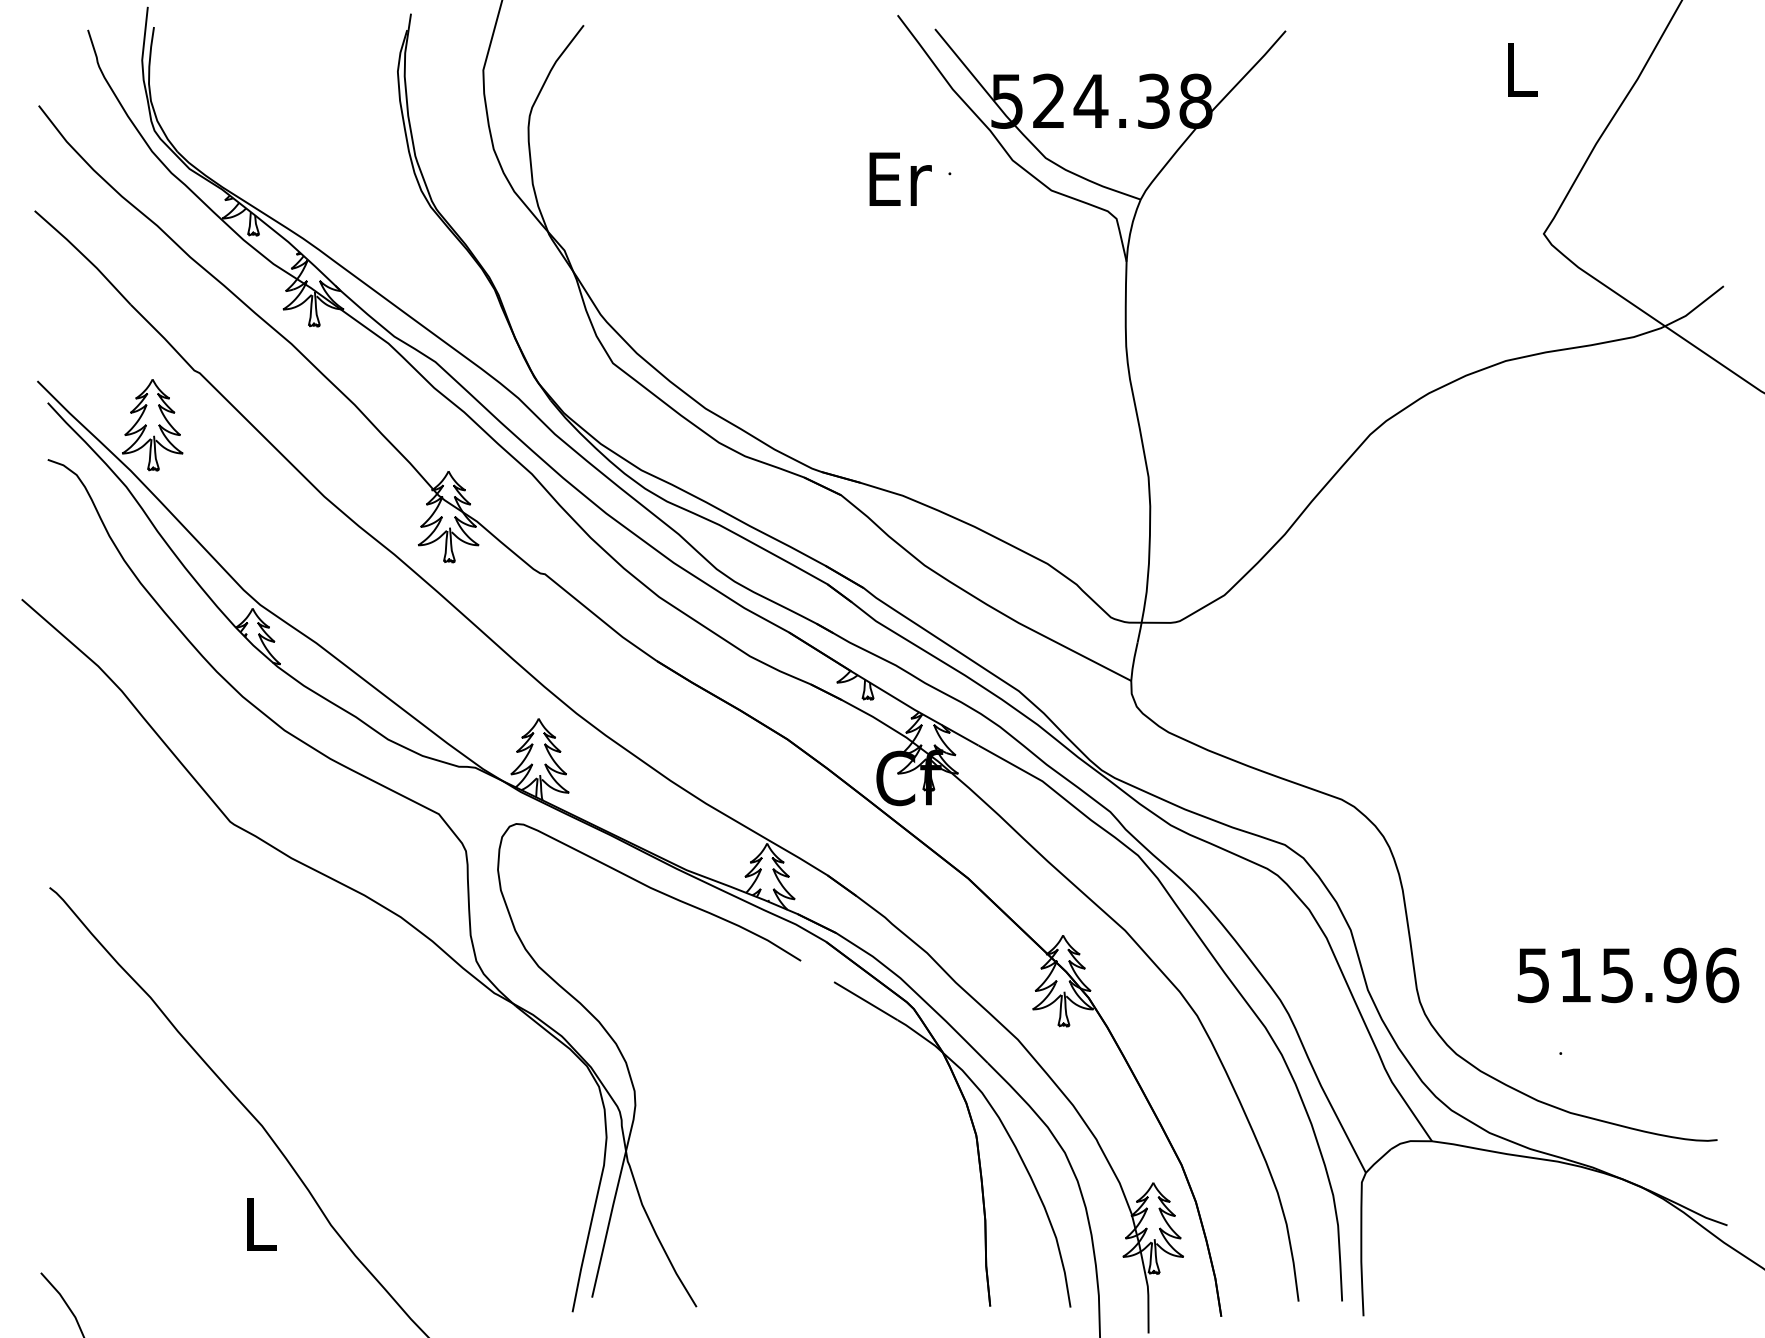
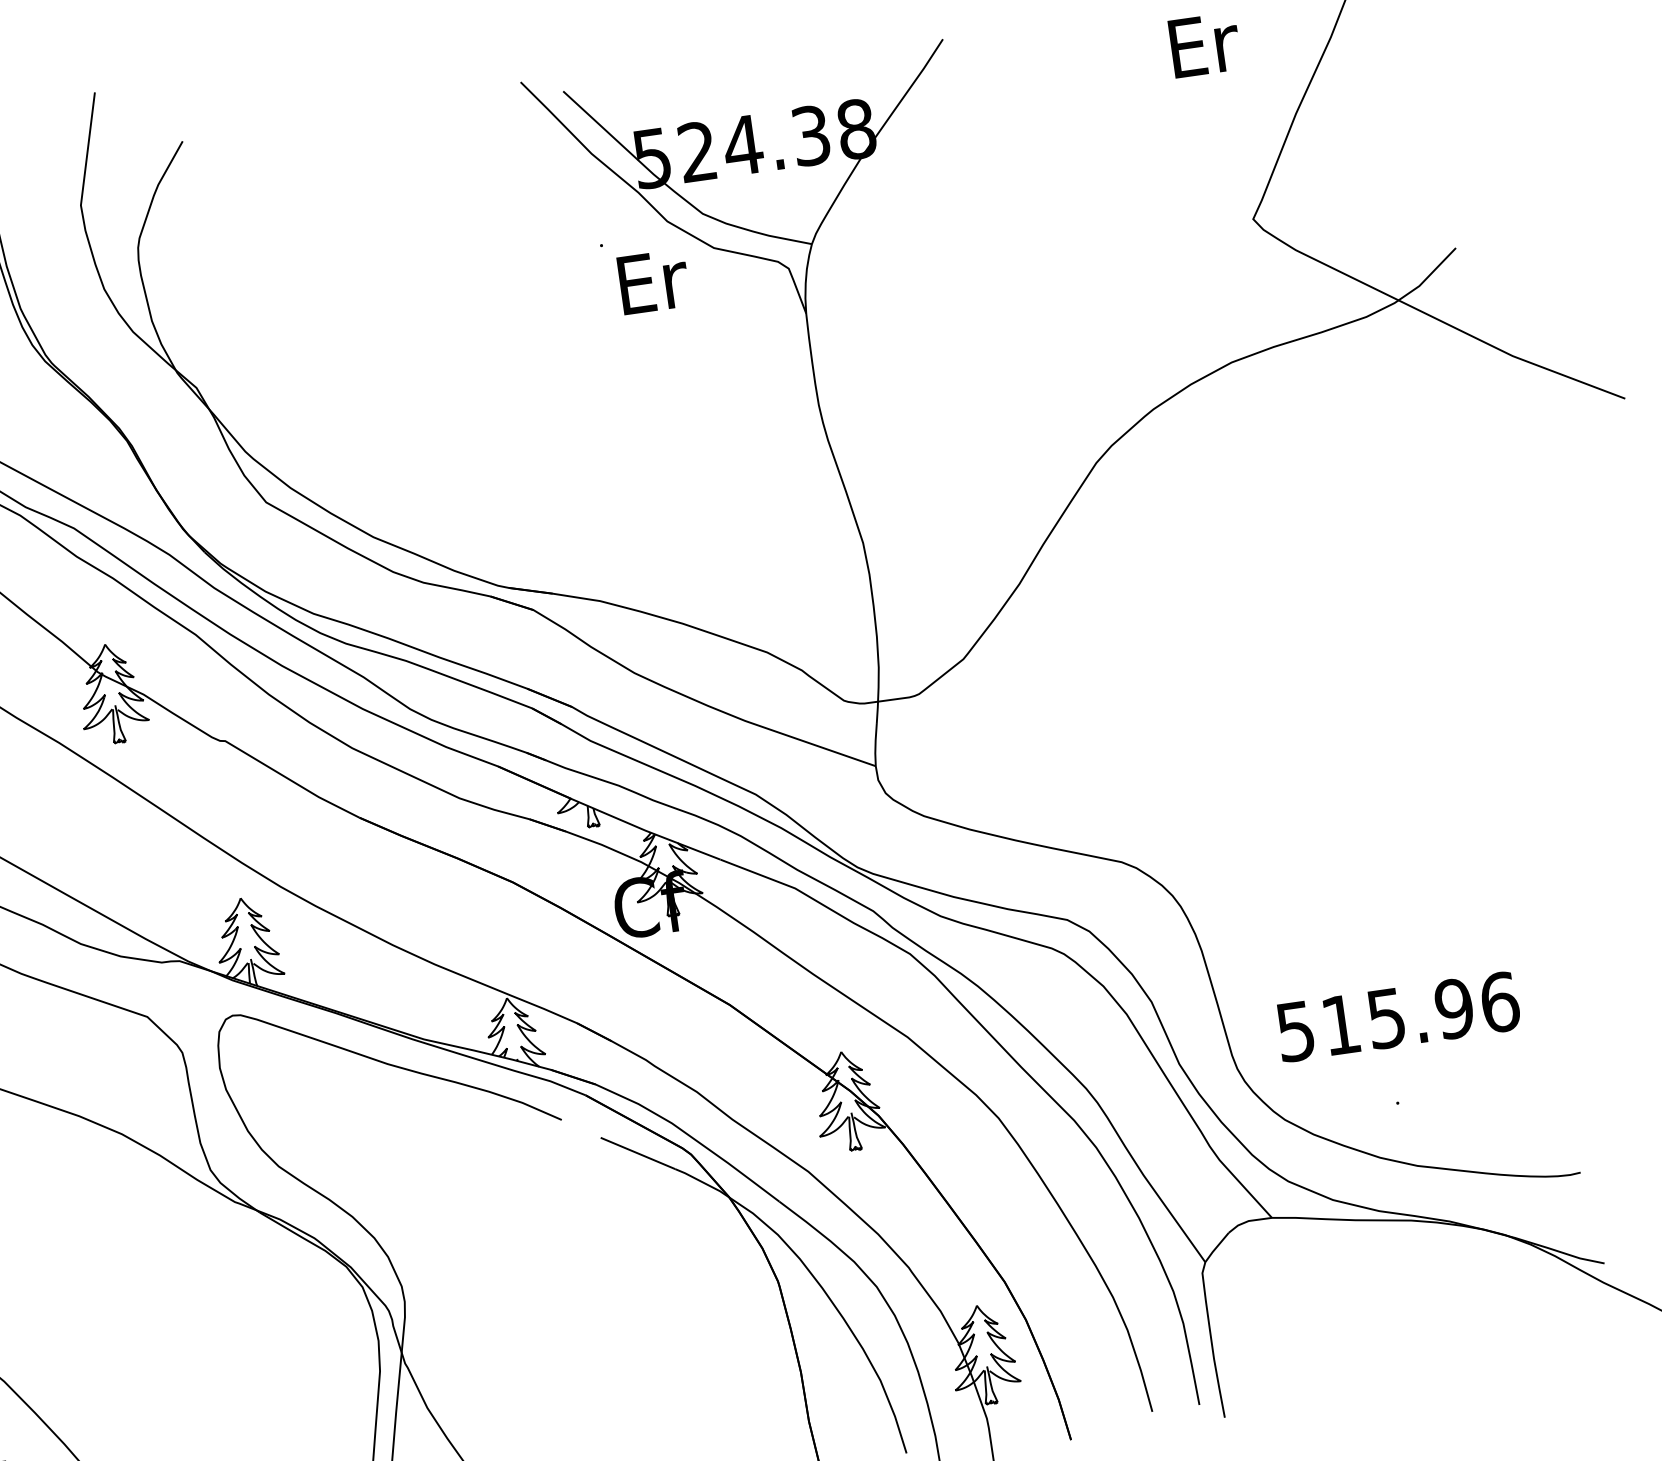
text: (1522, 69) -> (1204, 44), L -> Er
text: (900, 178) -> (653, 280), moved
text: (1628, 975) -> (1398, 1016), moved

